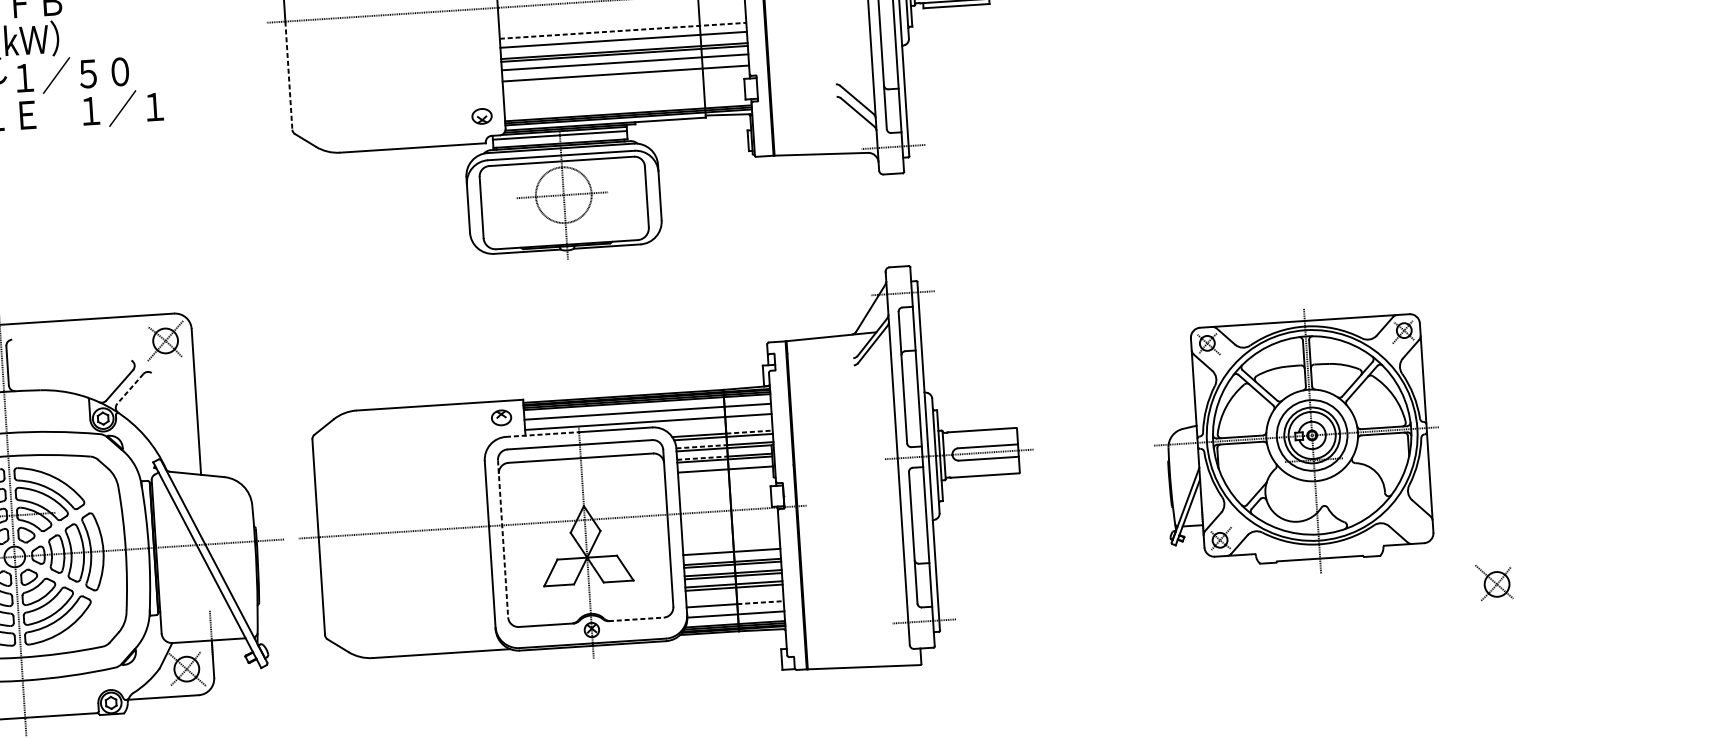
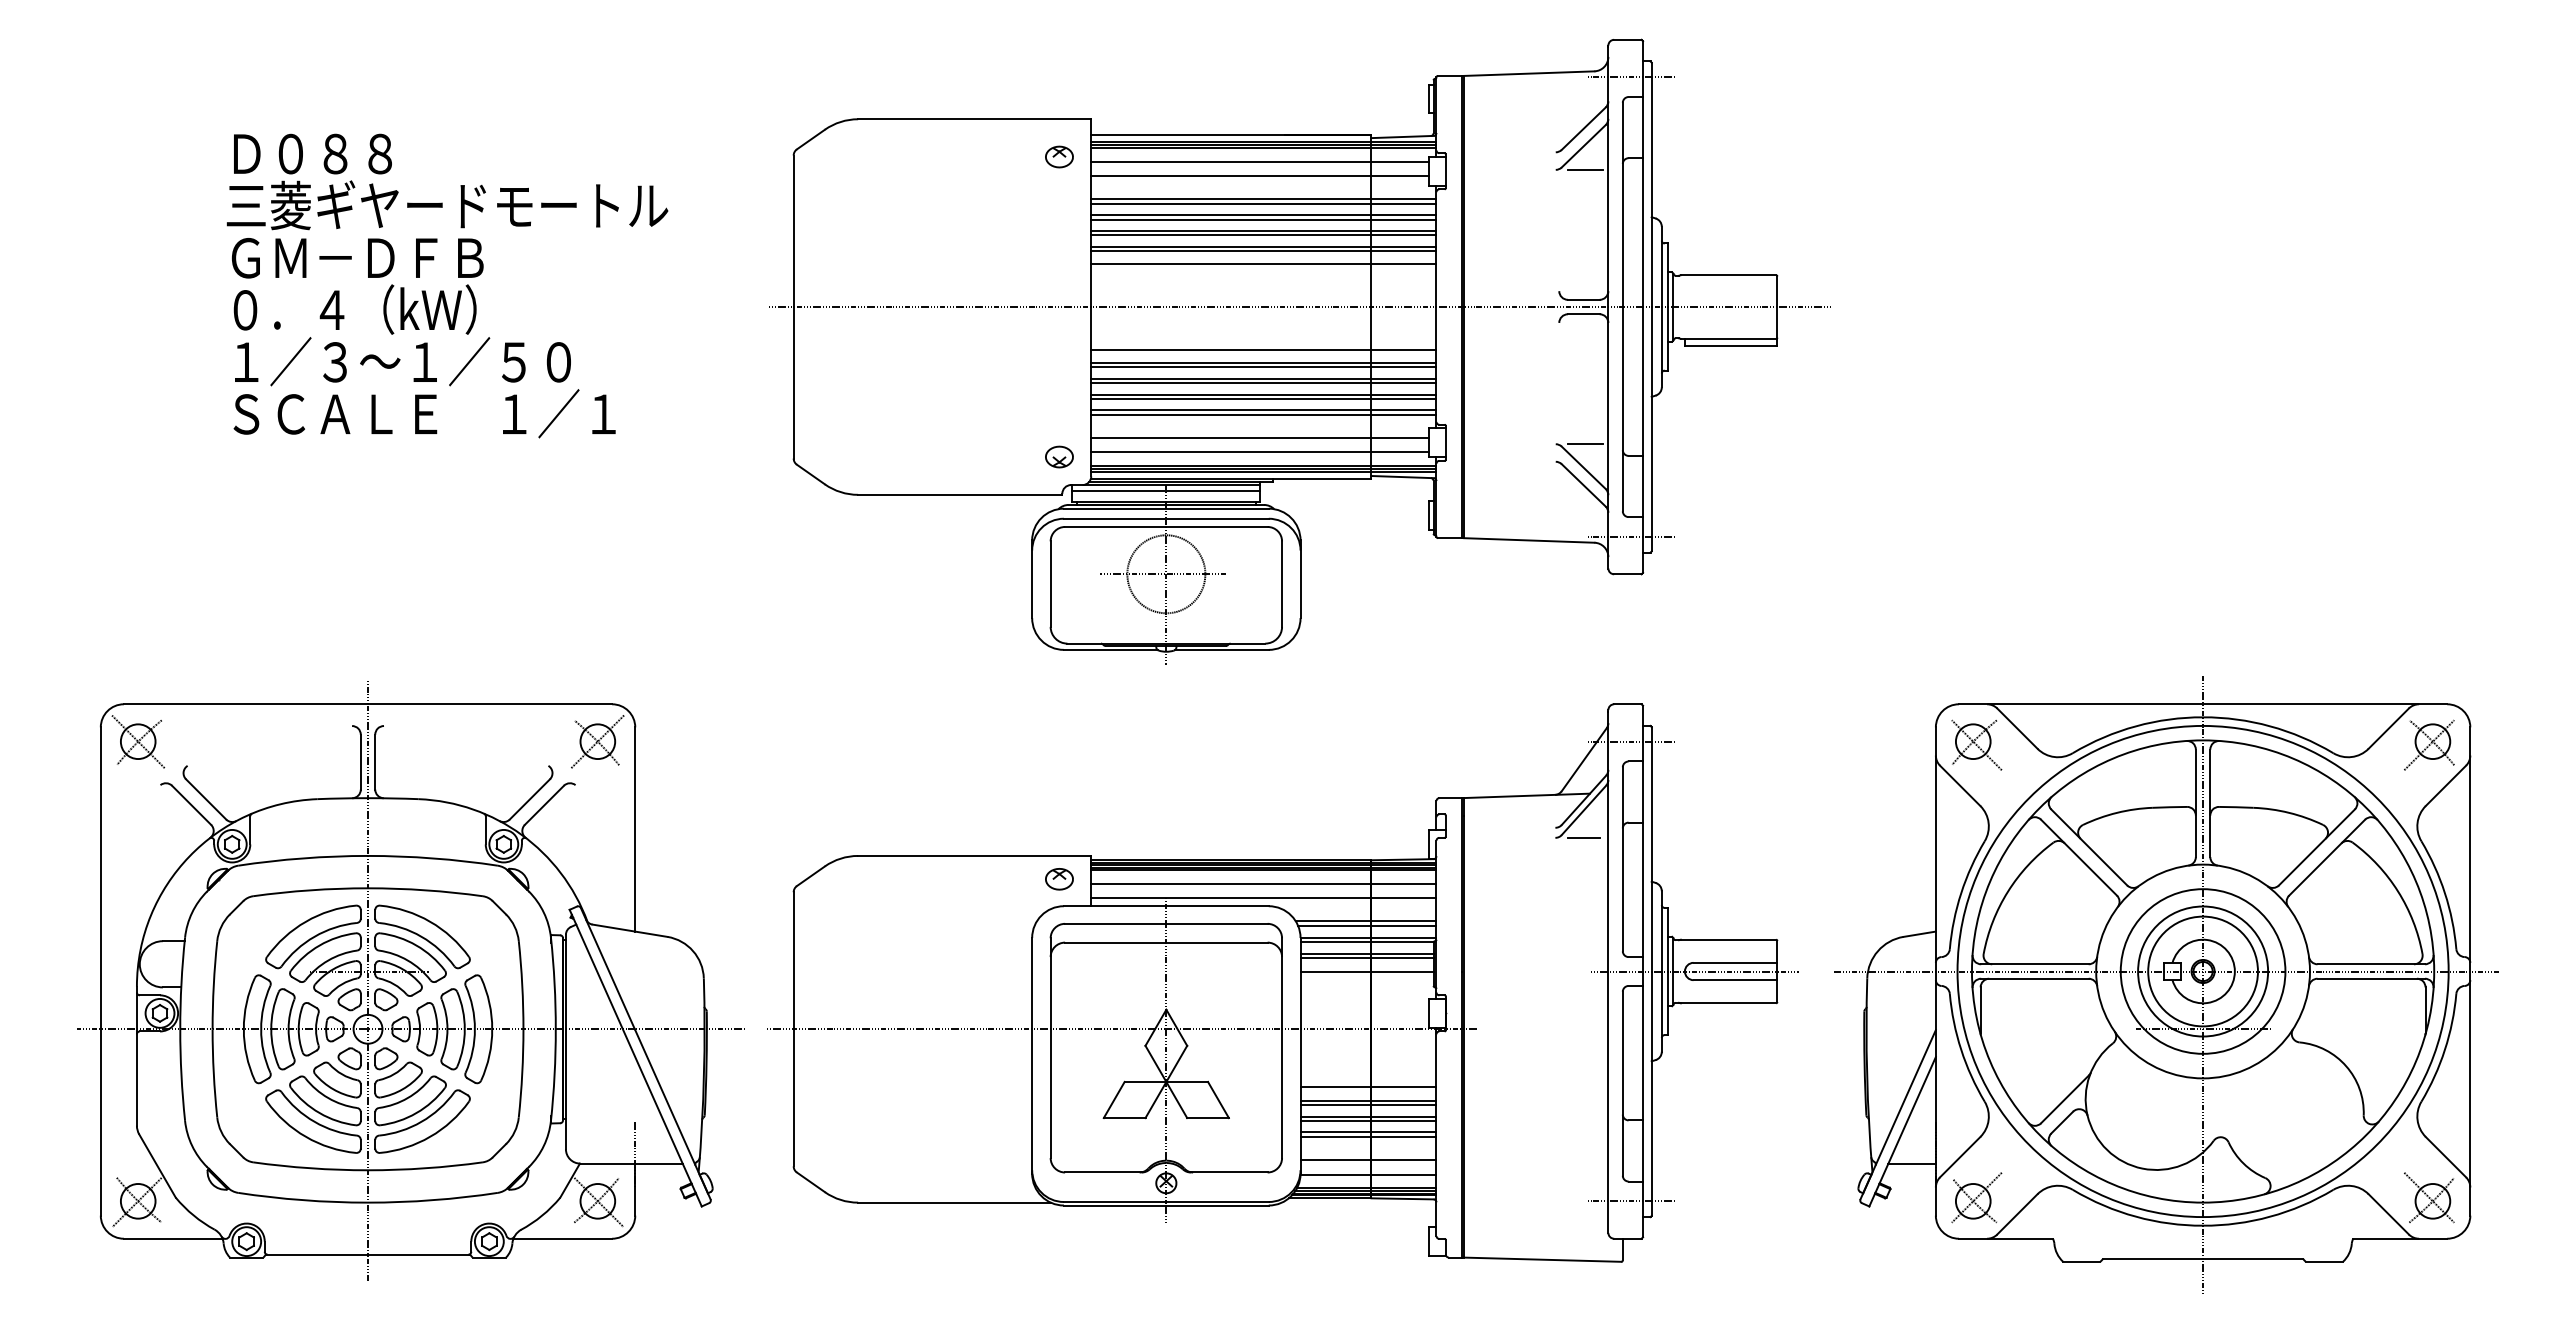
line: (622, 30) -> (1263, 350), dashed -> solid
line: (623, 42) -> (1263, 366), added
line: (625, 65) -> (1263, 398), added
line: (288, 75) -> (793, 382), dashed -> solid
line: (625, 76) -> (1263, 414), added
line: (856, 83) -> (1584, 444), added
line: (624, 93) -> (1259, 438), added
line: (624, 103) -> (1259, 452), added
line: (873, 363) -> (1583, 837), added
line: (130, 388) -> (544, 805), dashed -> solid
line: (749, 432) -> (1403, 921), dashed -> solid
line: (542, 434) -> (1115, 906), dashed -> solid
part: (1296, 441) -> (2166, 984), size x1.67
line: (702, 446) -> (1336, 937), dashed -> solid
line: (702, 458) -> (1336, 953), dashed -> solid
line: (502, 539) -> (1050, 1048), dashed -> solid
line: (760, 602) -> (1403, 1160), dashed -> solid
line: (636, 619) -> (1229, 1172), dashed -> solid

